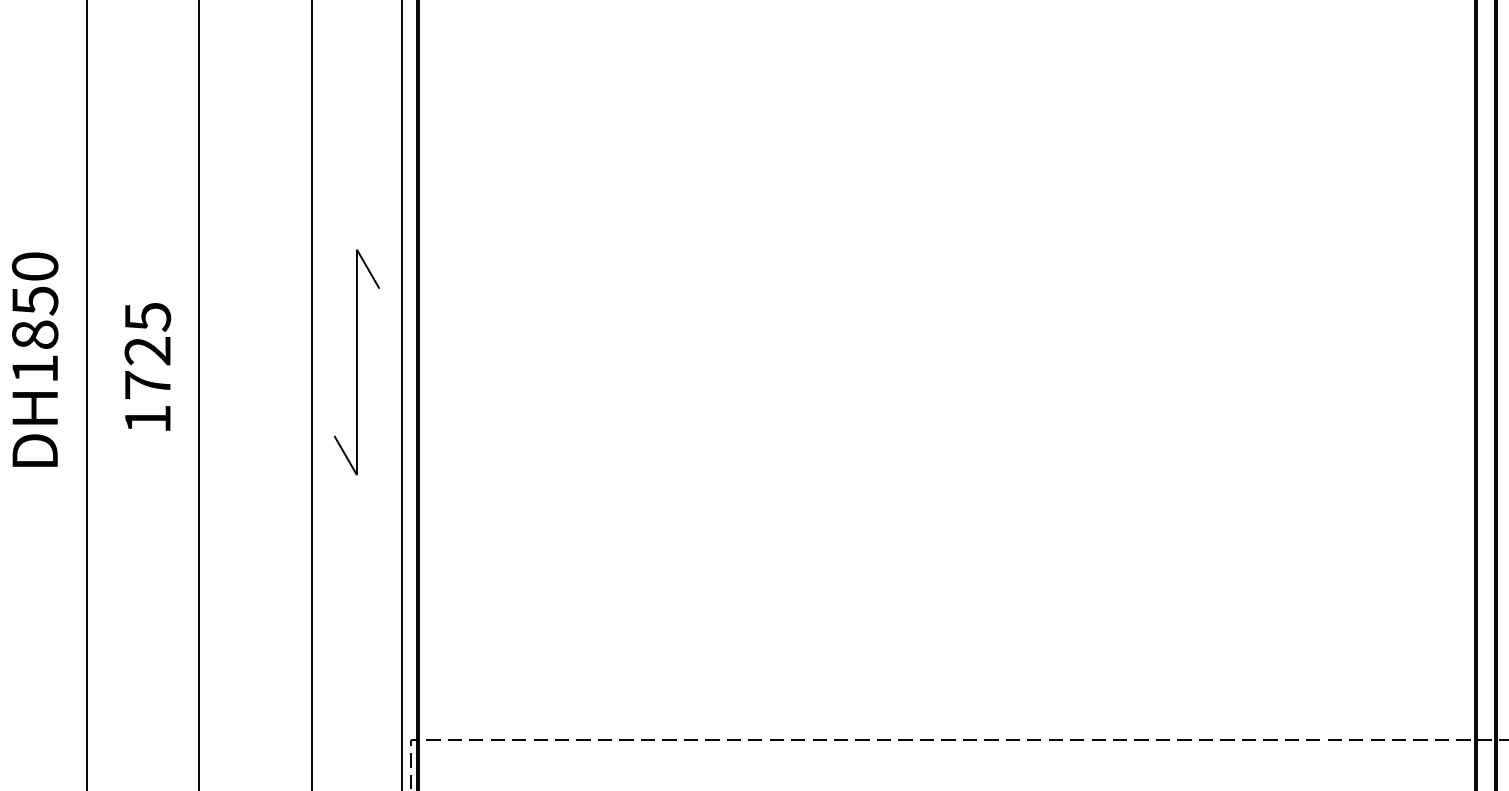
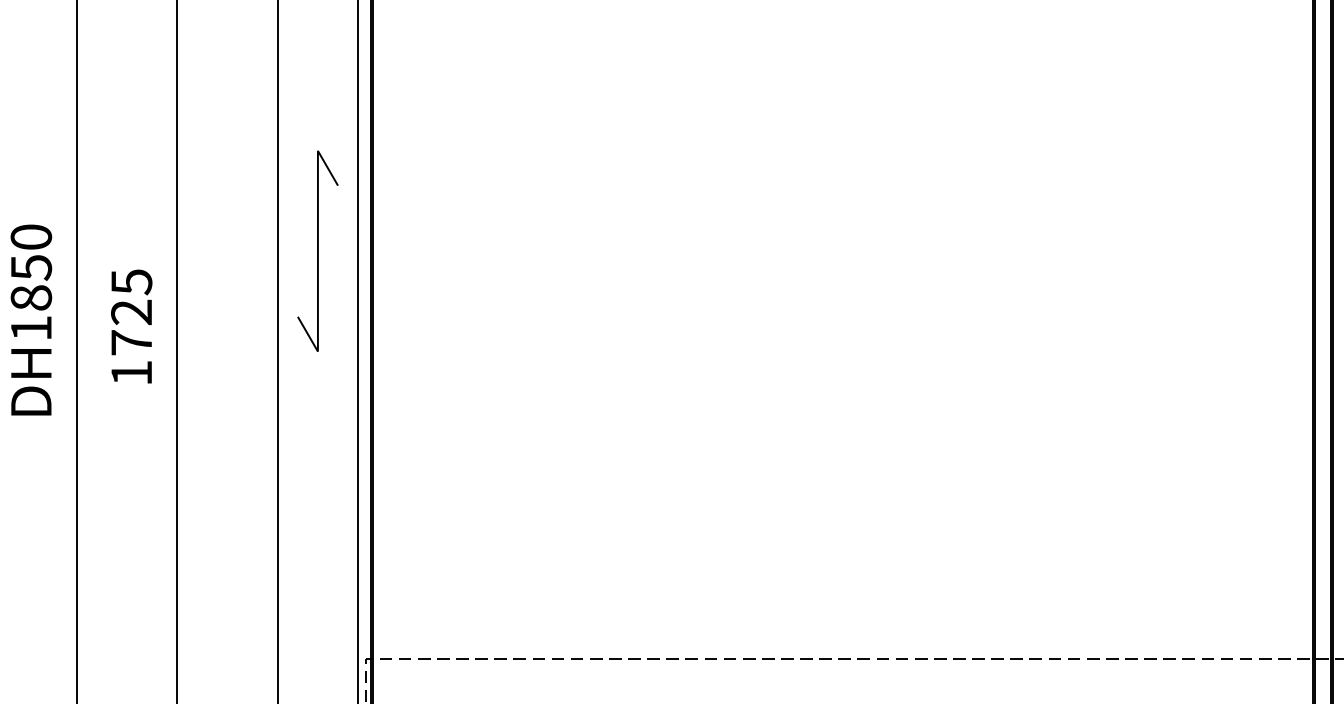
line: (356, 362) -> (317, 251), moved

